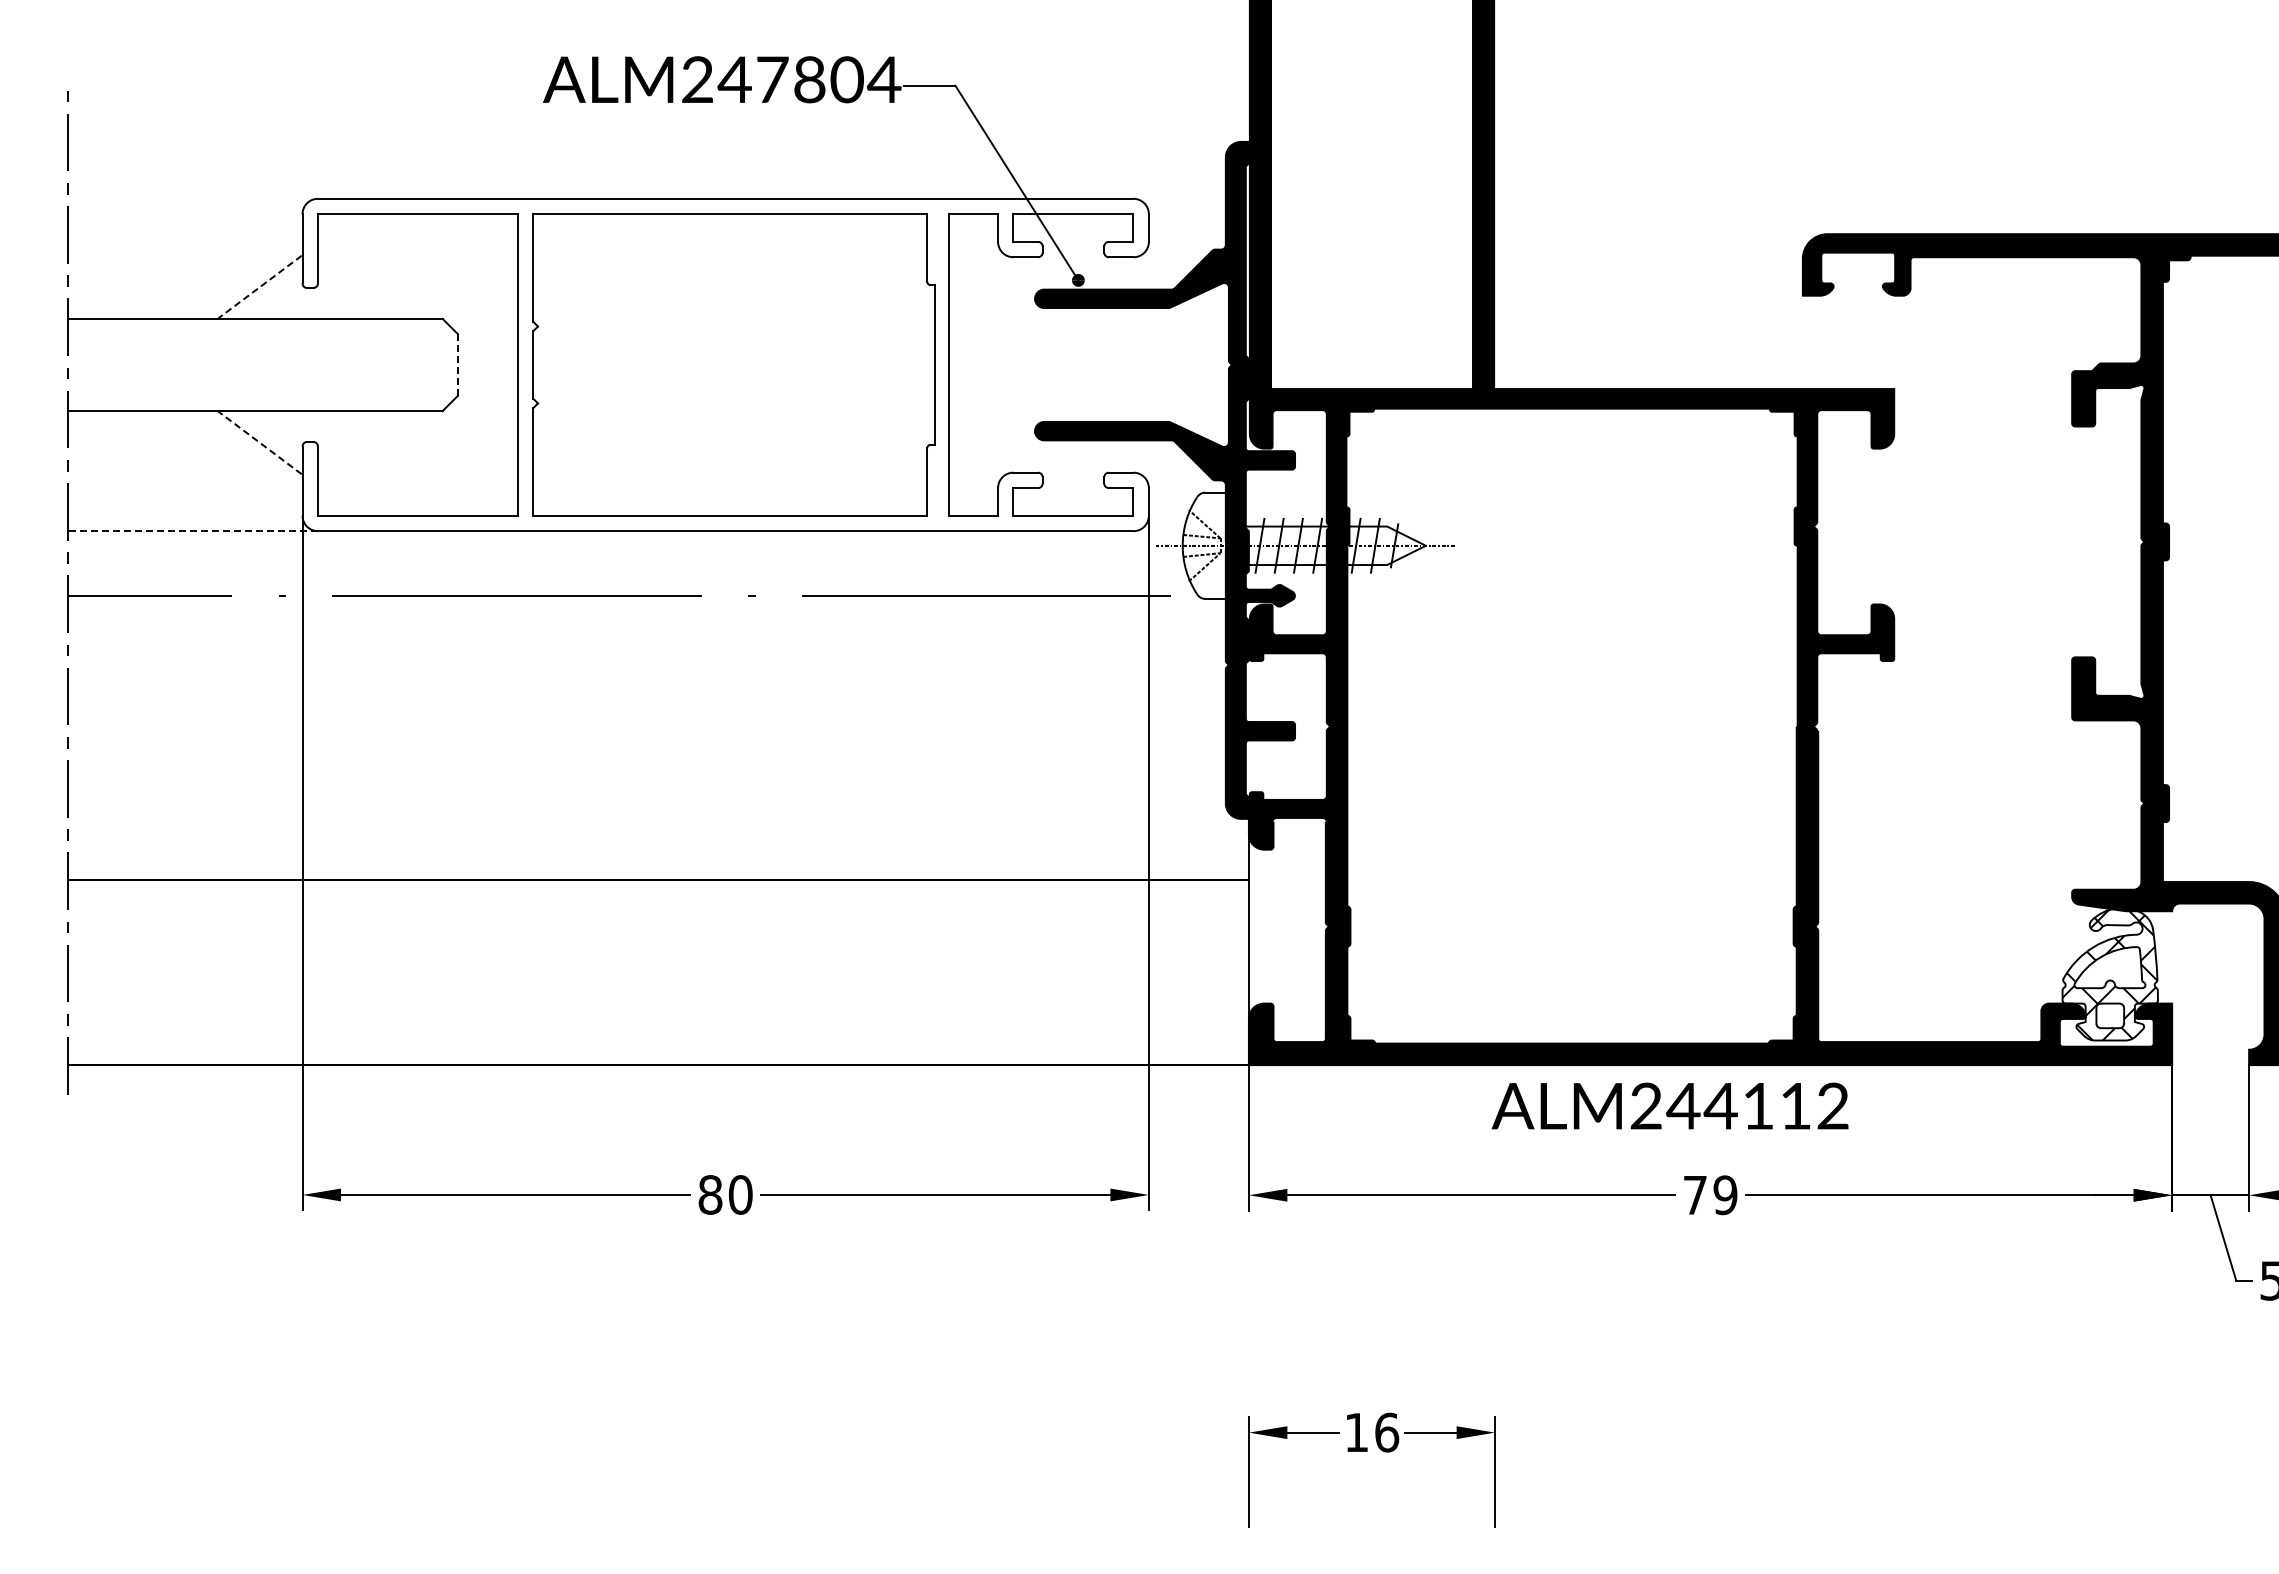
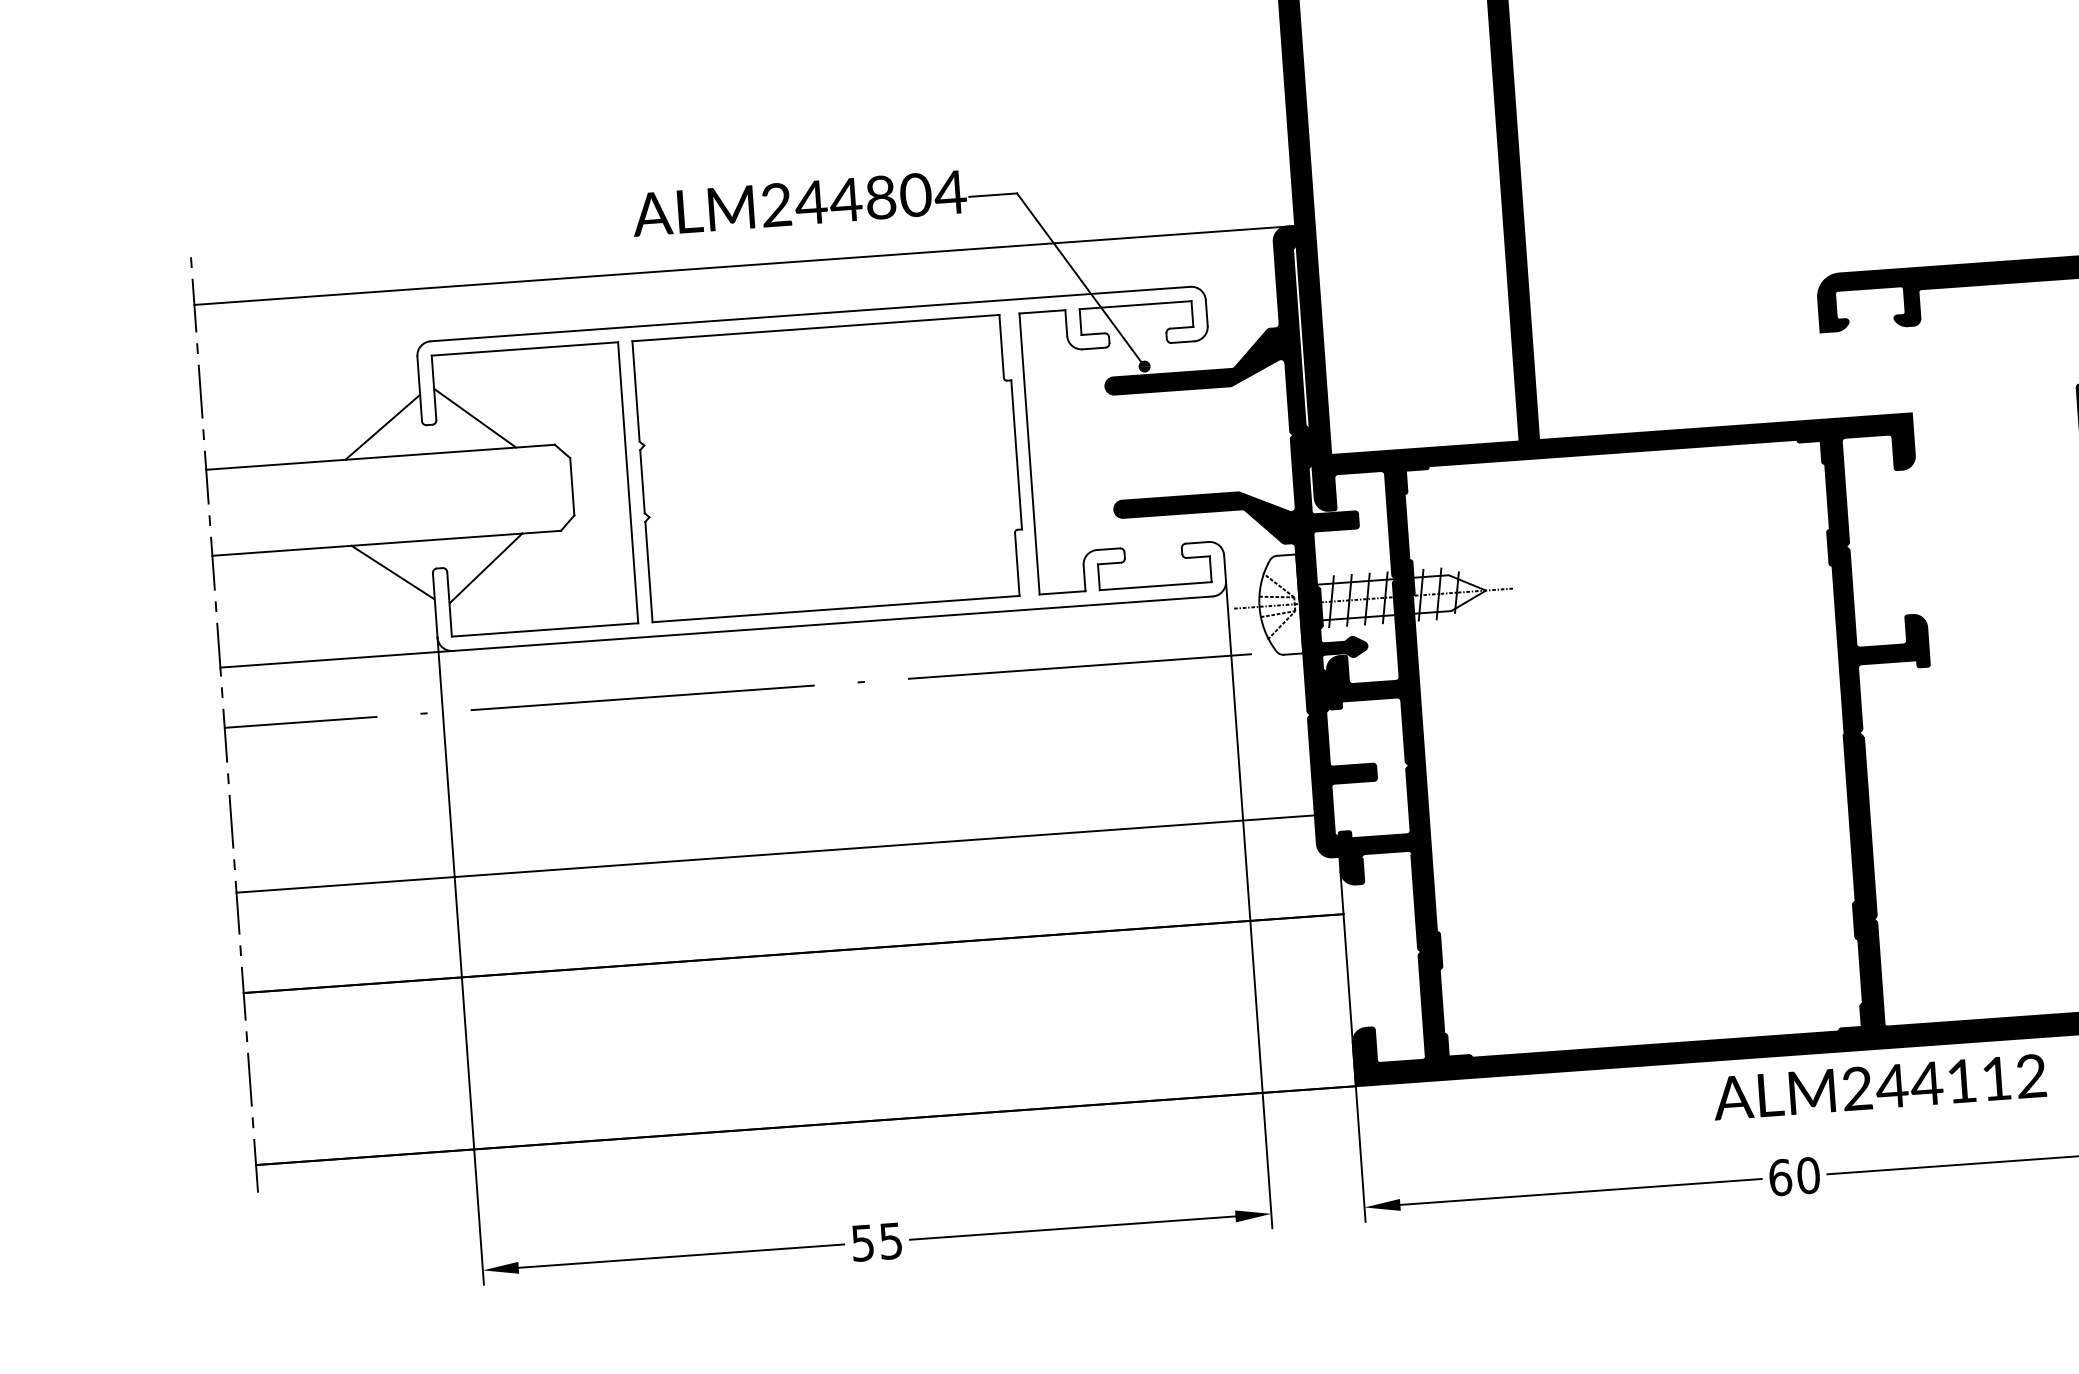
text: (771, 79) -> (845, 199), ALM247804 -> ALM244804
line: (658, 141) -> (744, 265), added
line: (359, 284) -> (475, 418), added
line: (259, 287) -> (382, 427), dashed -> solid
line: (457, 364) -> (571, 486), dashed -> solid
line: (259, 442) -> (392, 572), dashed -> solid
line: (359, 445) -> (485, 568), added
line: (193, 531) -> (337, 659), dashed -> solid
line: (646, 772) -> (775, 853), added
text: (1669, 1105) -> (1878, 1086), moved
text: (725, 1194) -> (876, 1241), 80 -> 55
text: (1710, 1195) -> (1794, 1176), 79 -> 60

